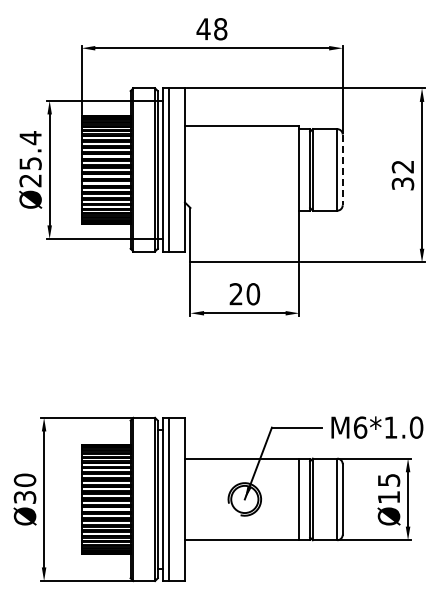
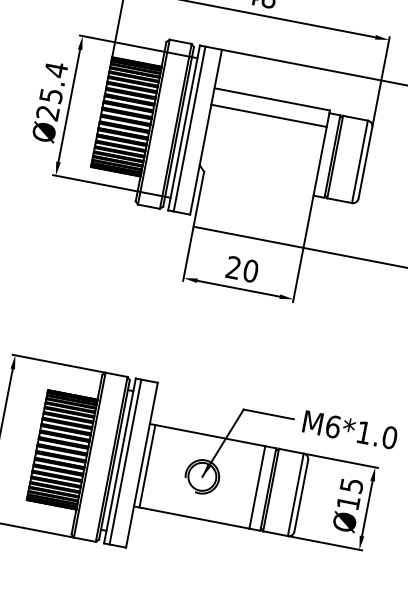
line: (242, 142) -> (269, 115), added
line: (342, 170) -> (365, 163), dashed -> solid
line: (190, 499) -> (147, 466), added

